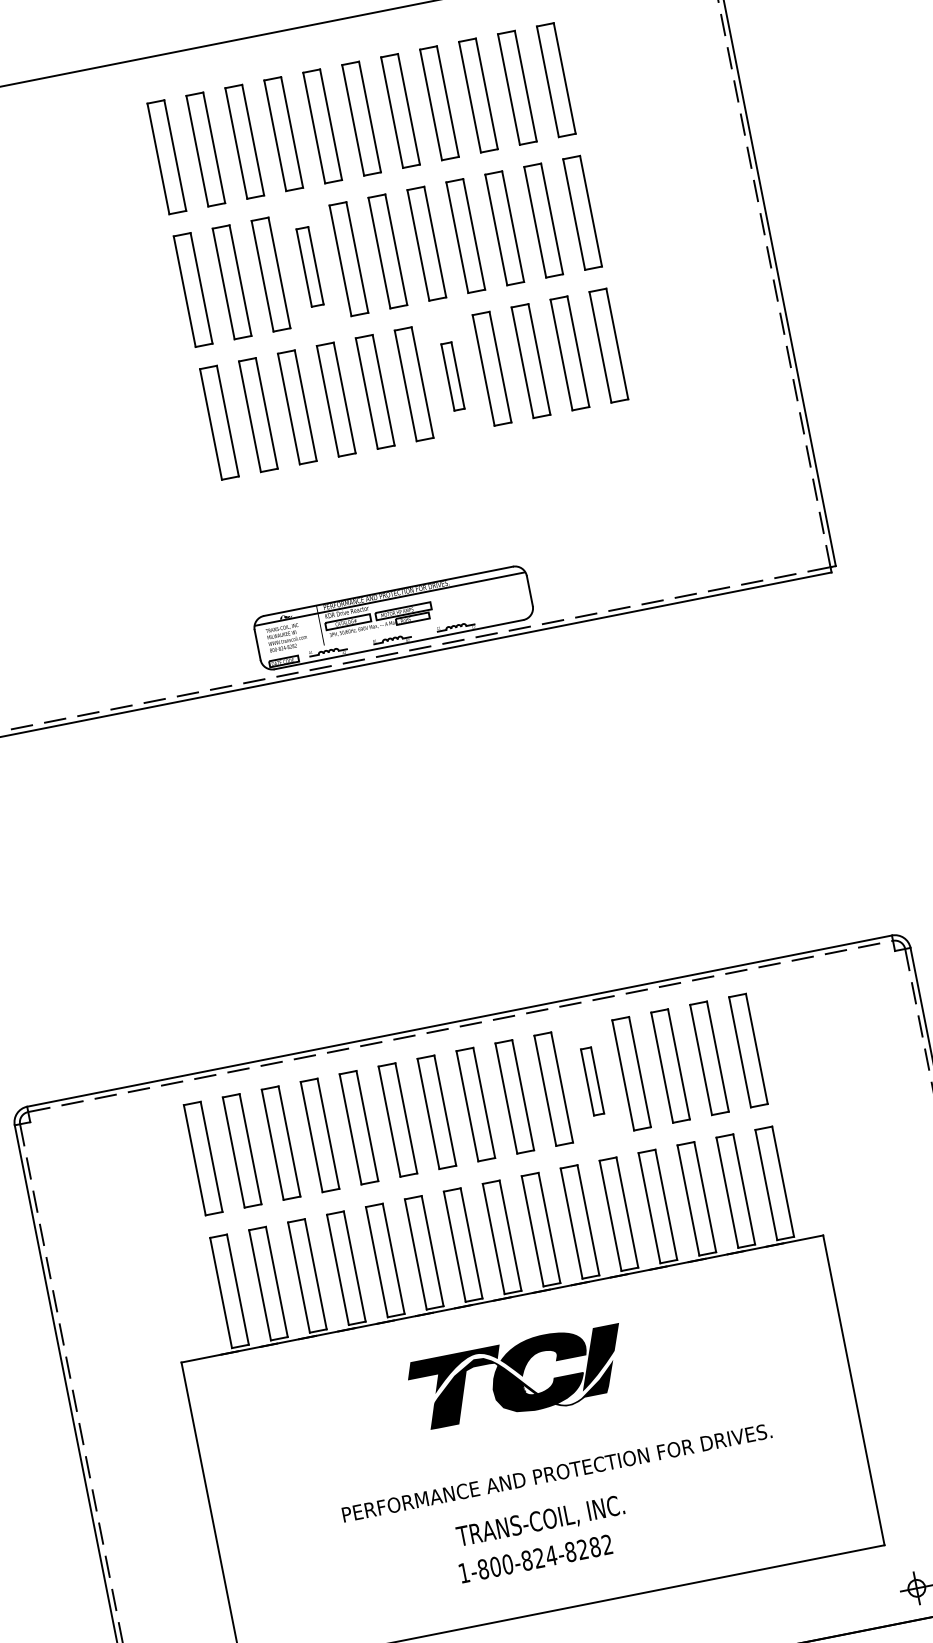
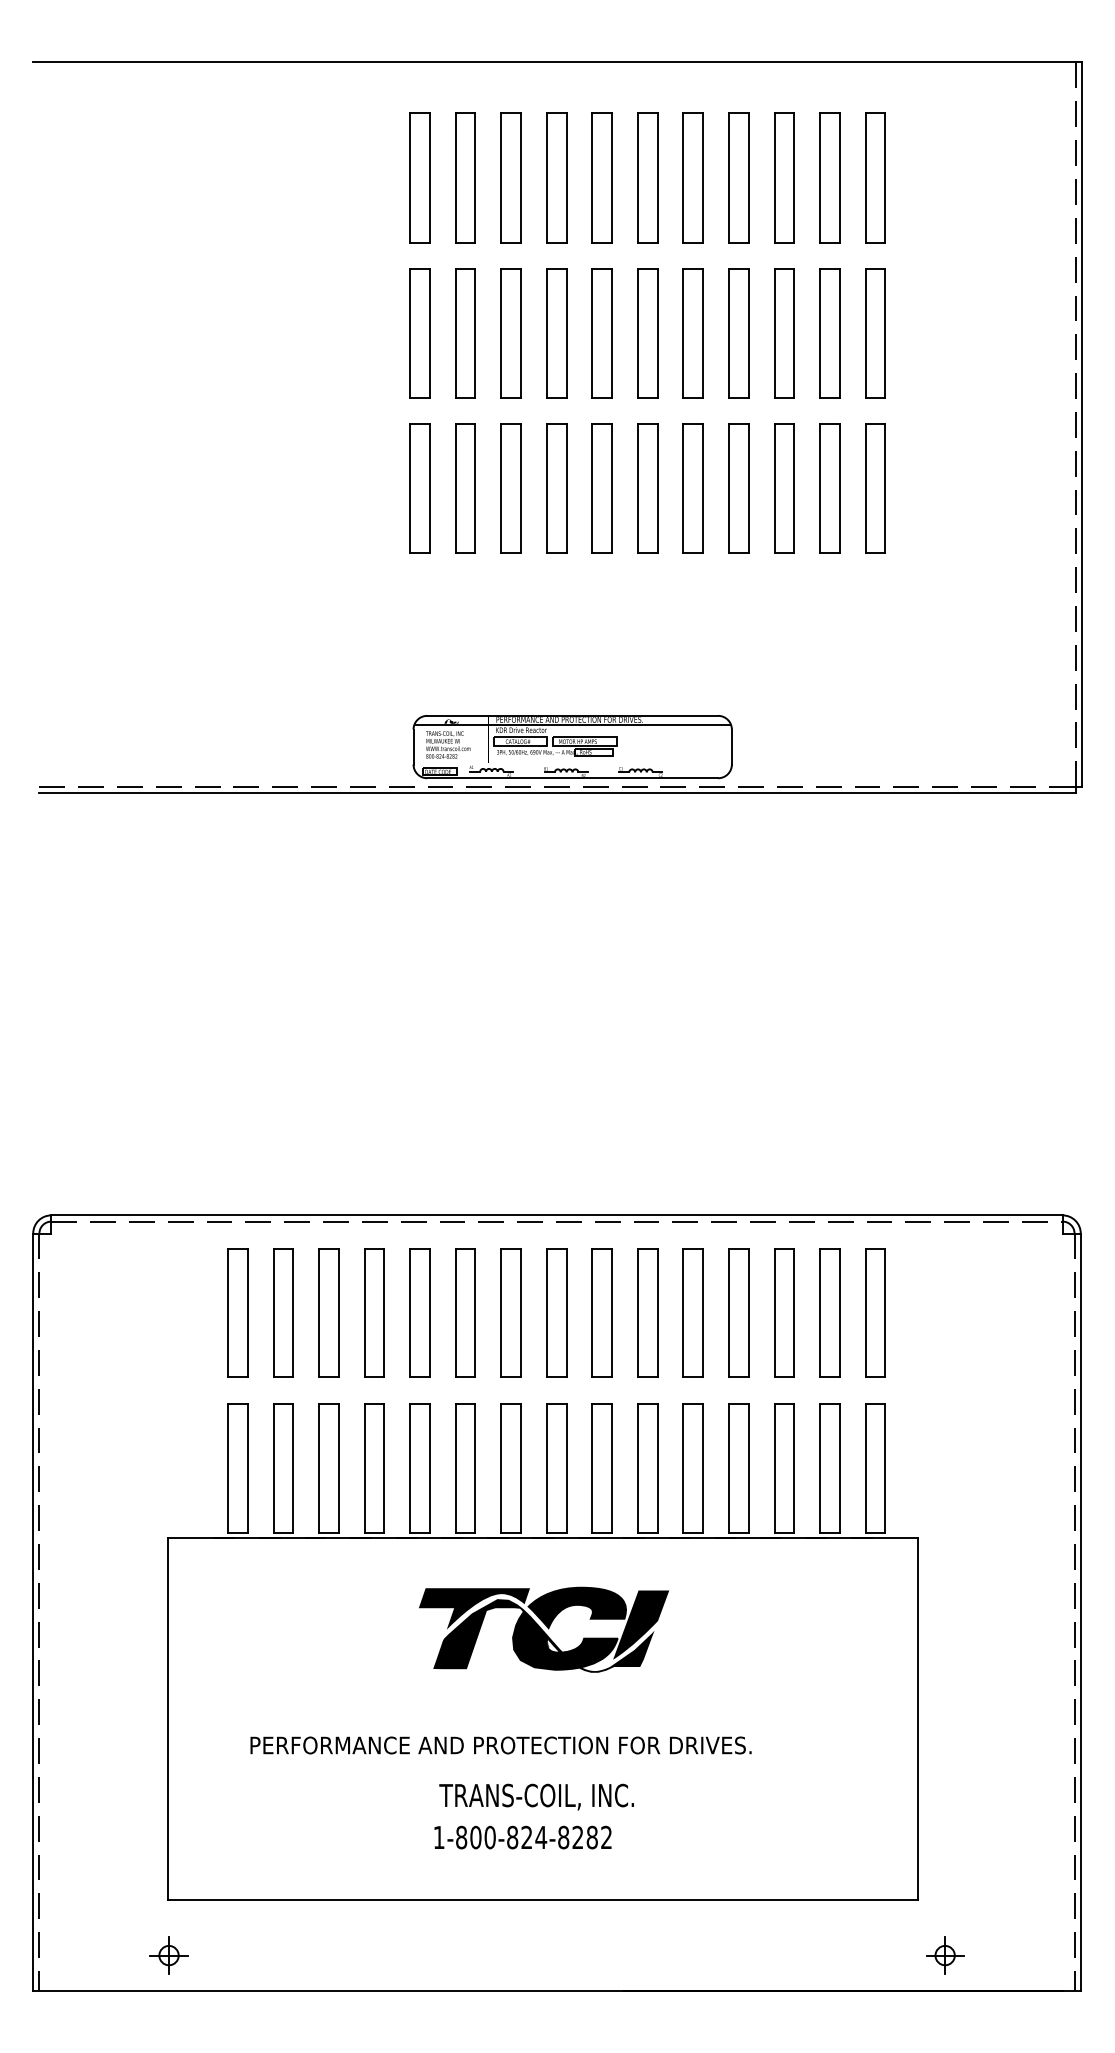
part: (309, 267) -> (556, 333), size x1.43
part: (452, 376) -> (692, 488), size x1.67
part: (591, 1081) -> (692, 1312), size x1.67
text: (556, 1472) -> (500, 1745), moved

